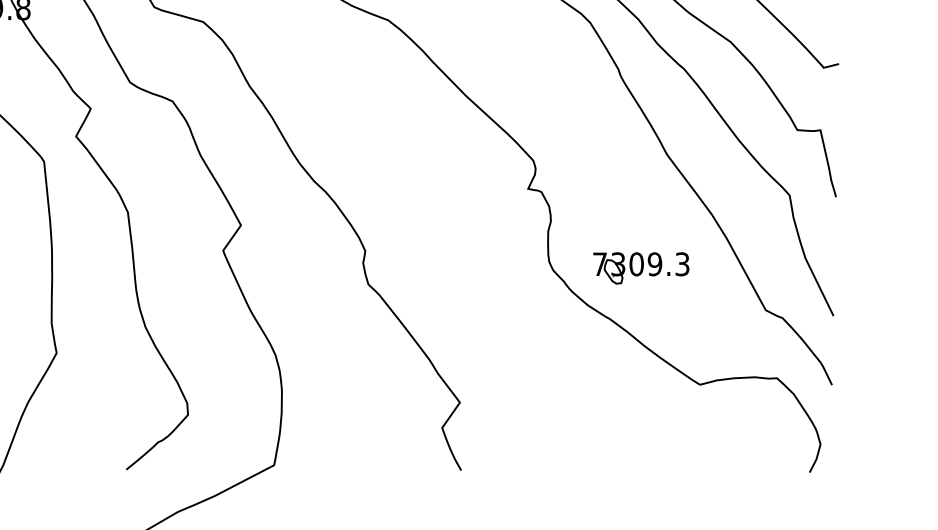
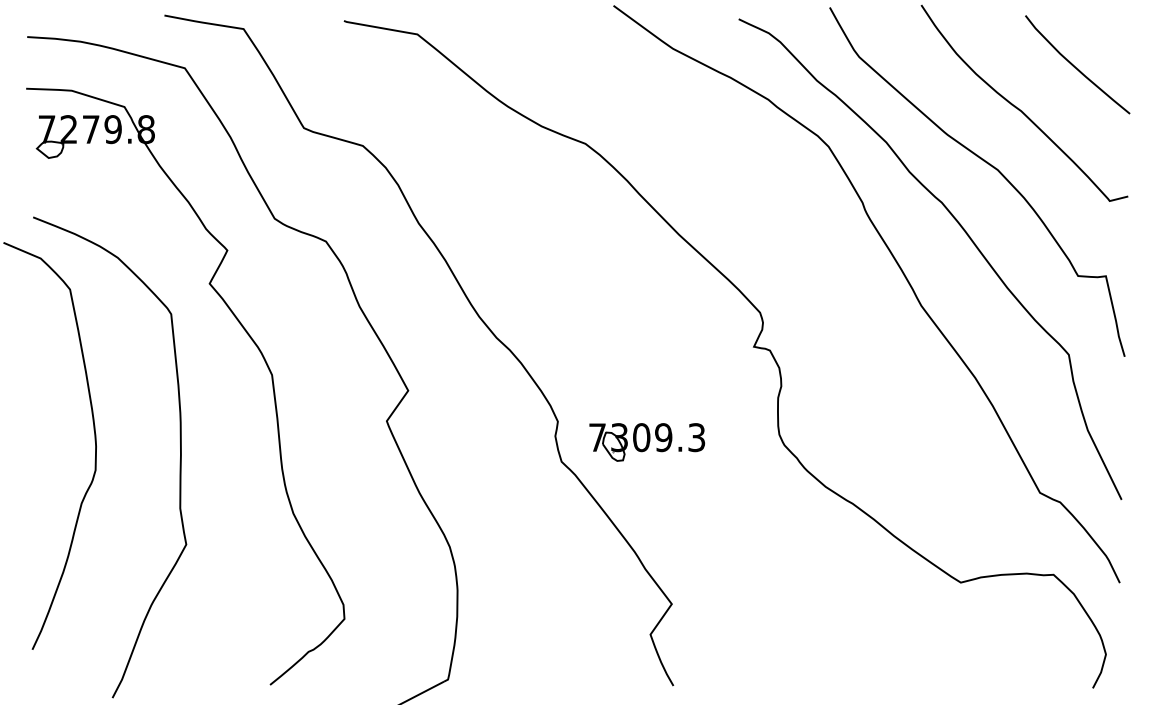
part: (641, 268) -> (647, 442), moved

